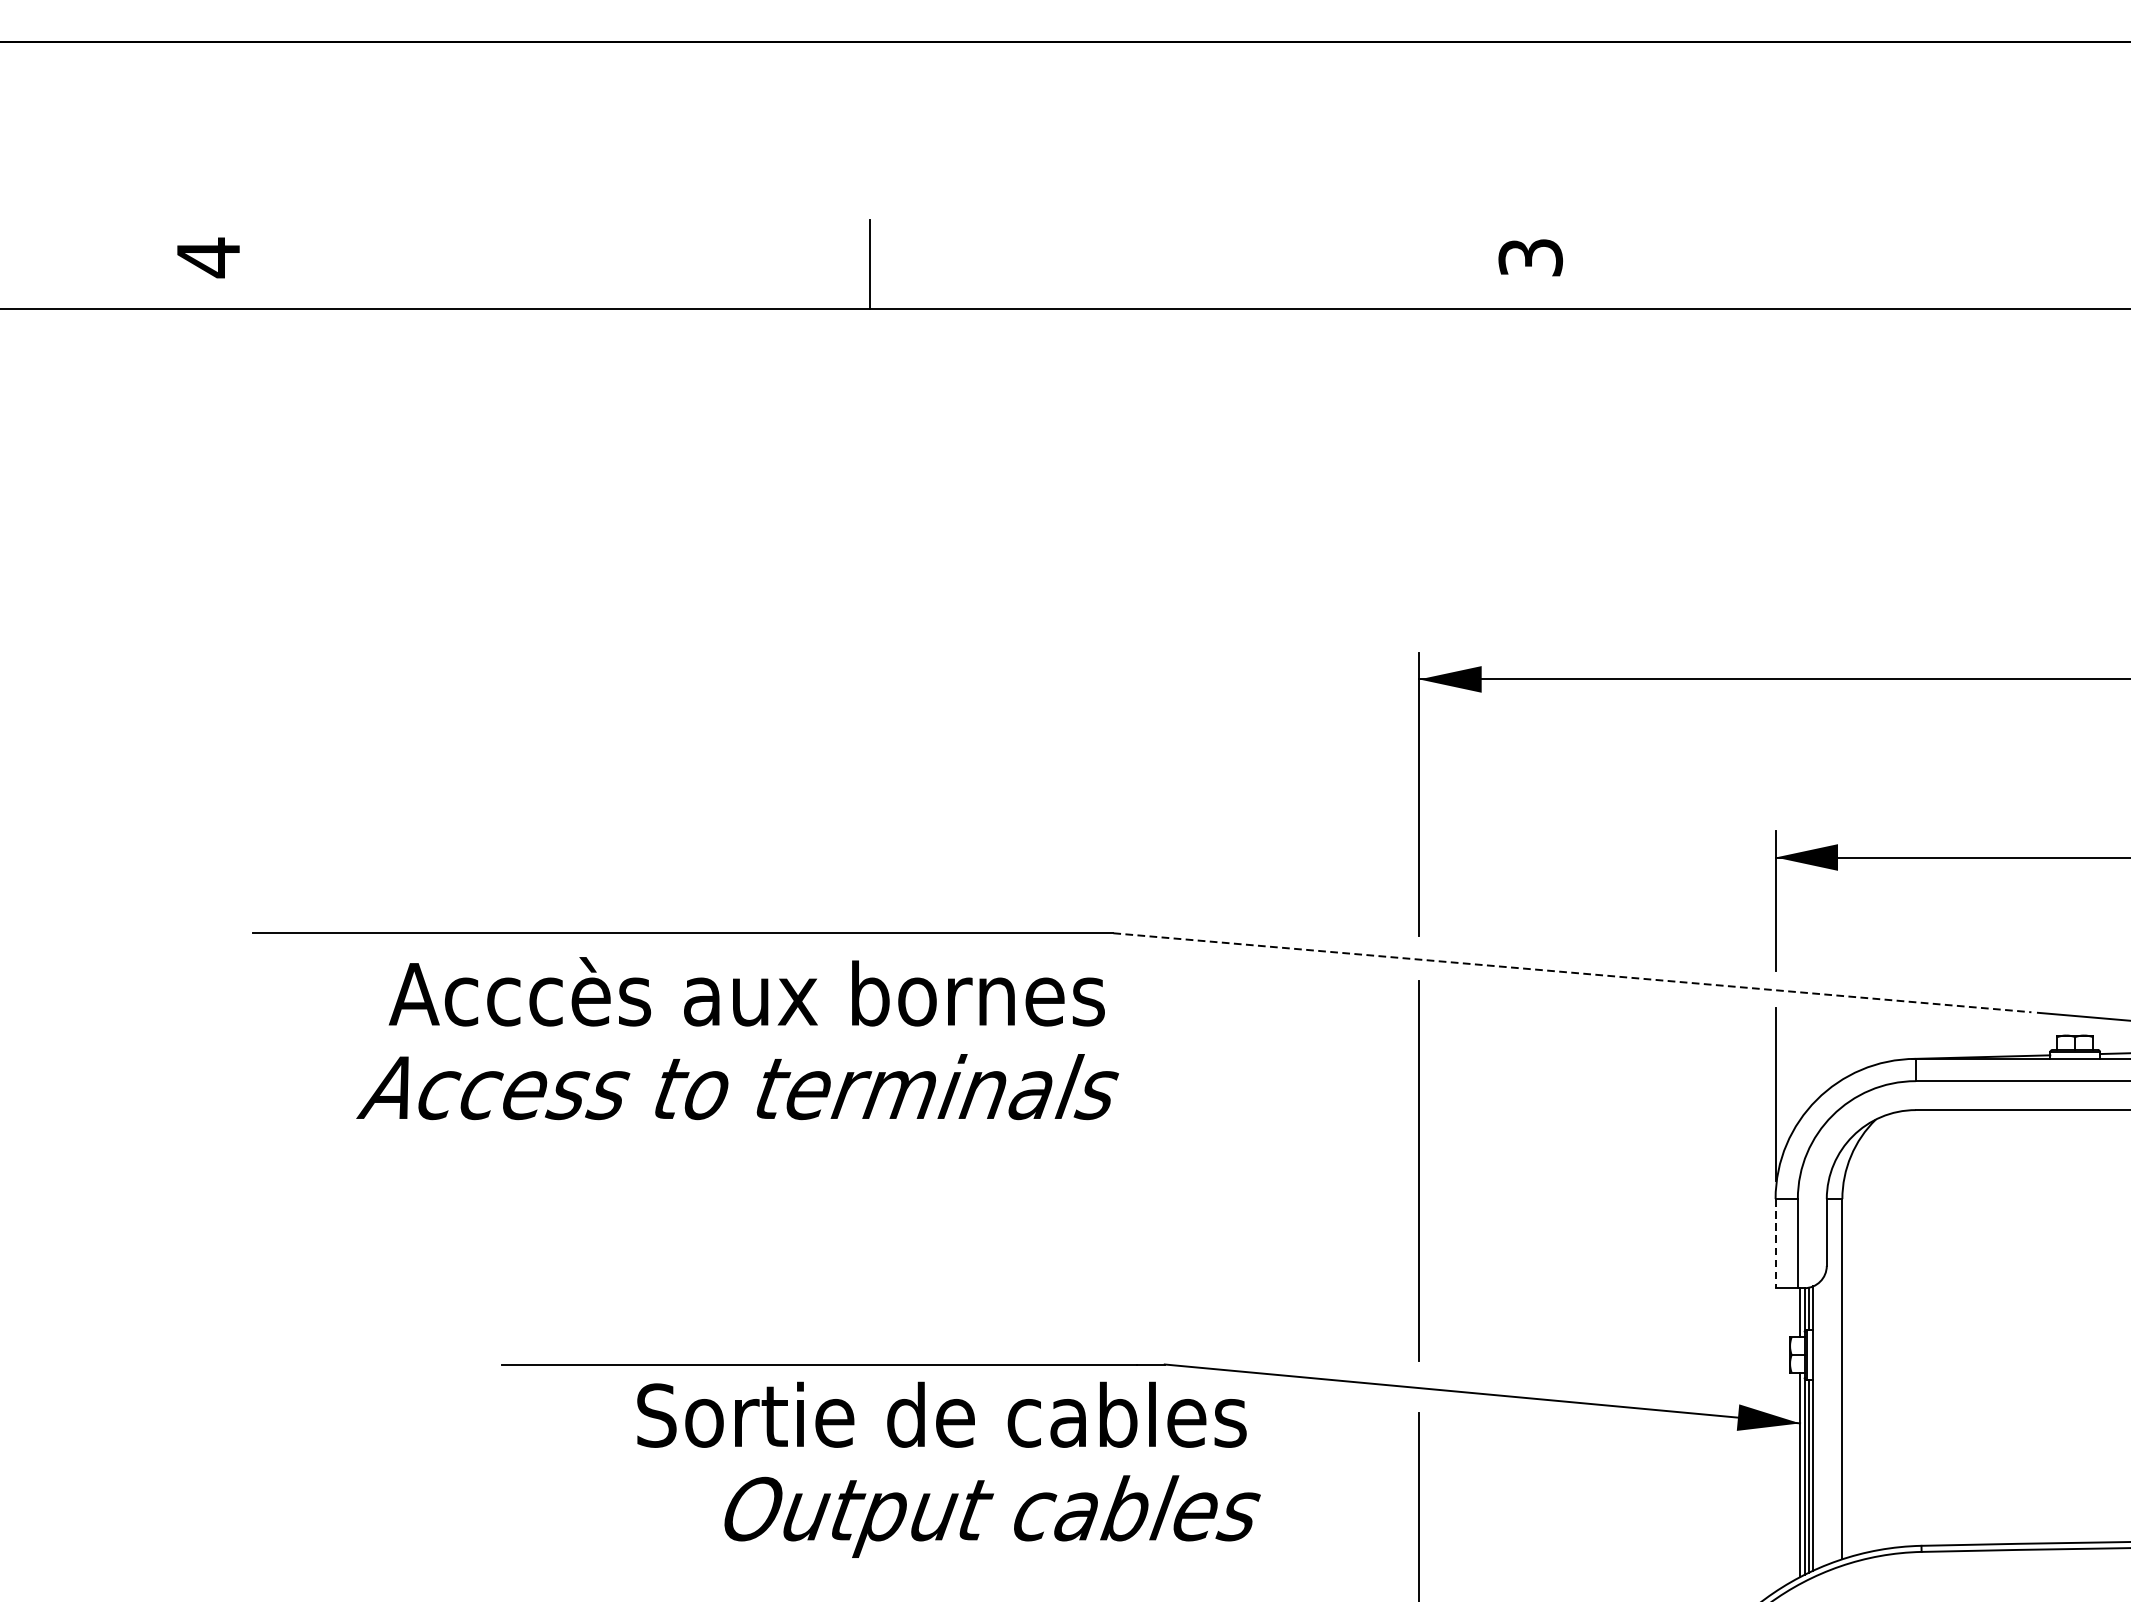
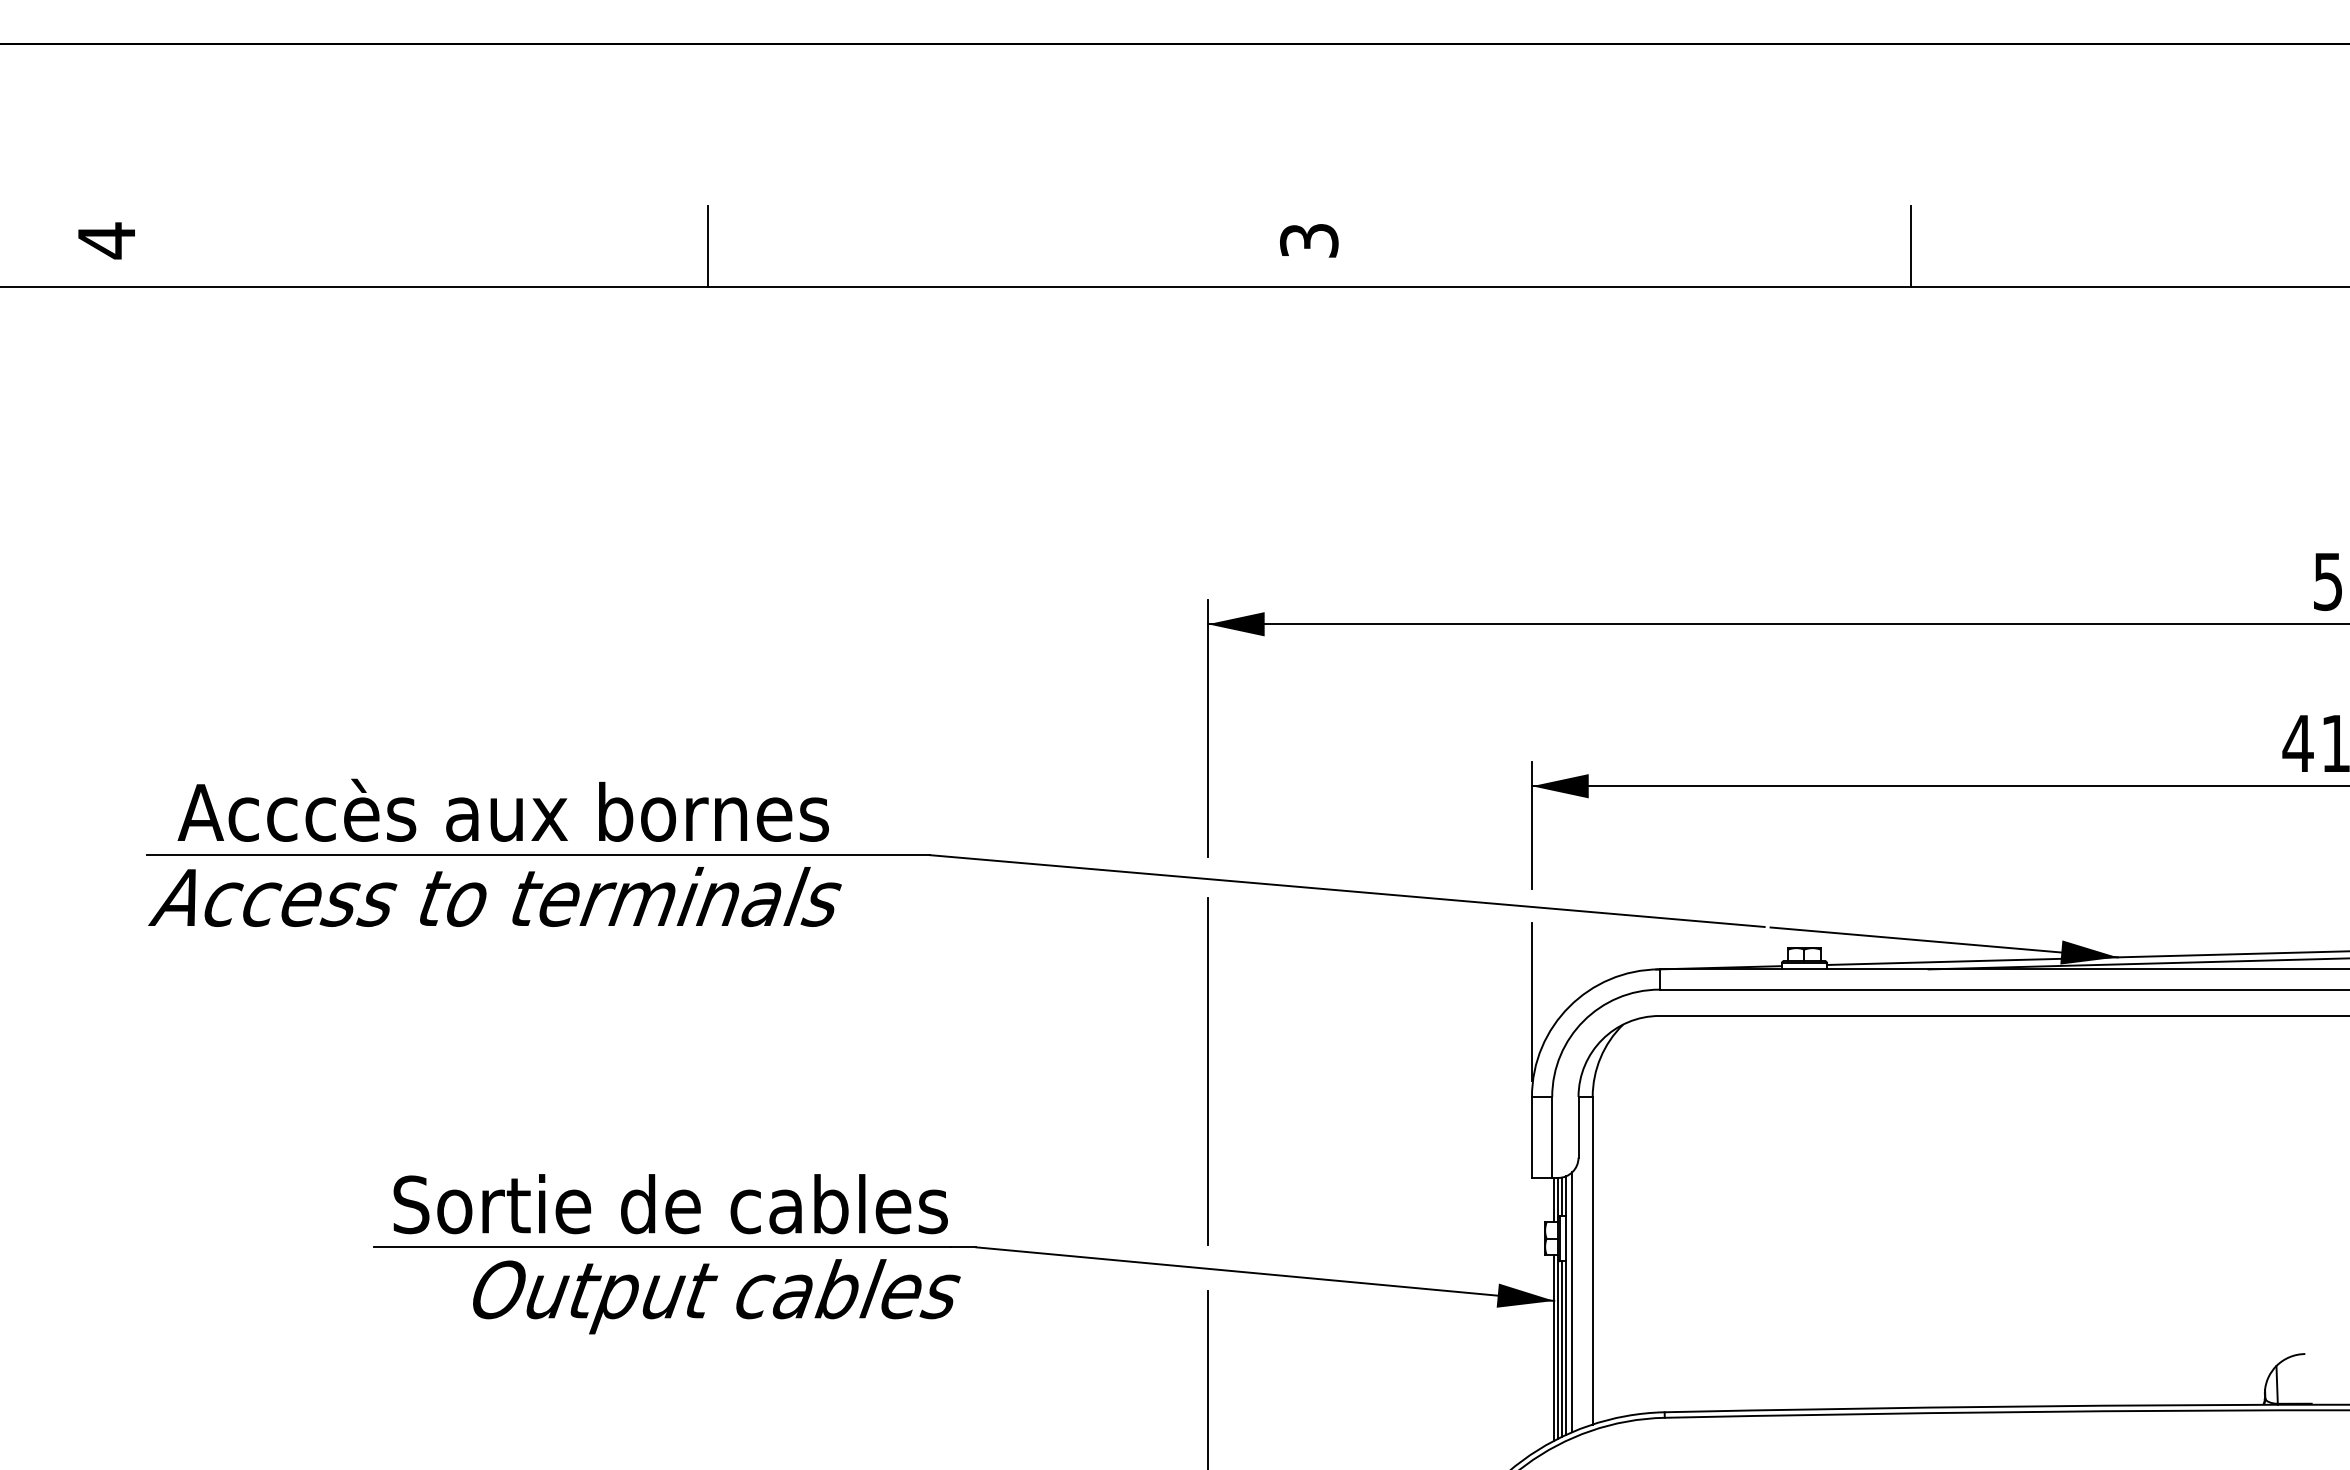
line: (1572, 973) -> (1347, 891), dashed -> solid
text: (737, 1038) -> (494, 852), moved
line: (1775, 1243) -> (1531, 1137), dashed -> solid
line: (1820, 1425) -> (1572, 1302), added
text: (948, 1470) -> (676, 1254), moved

